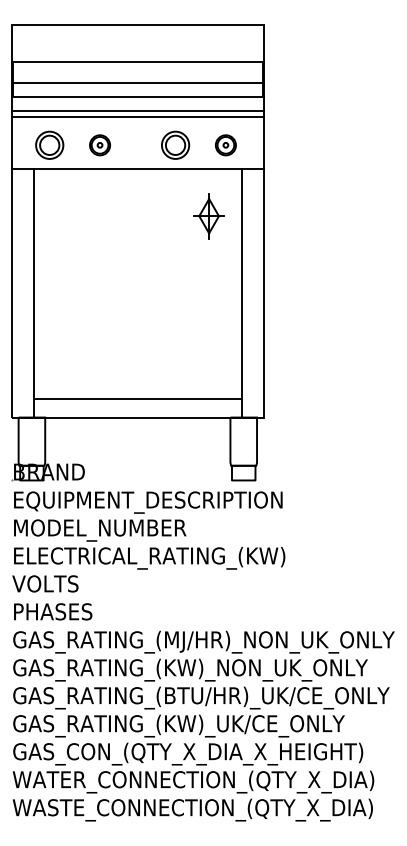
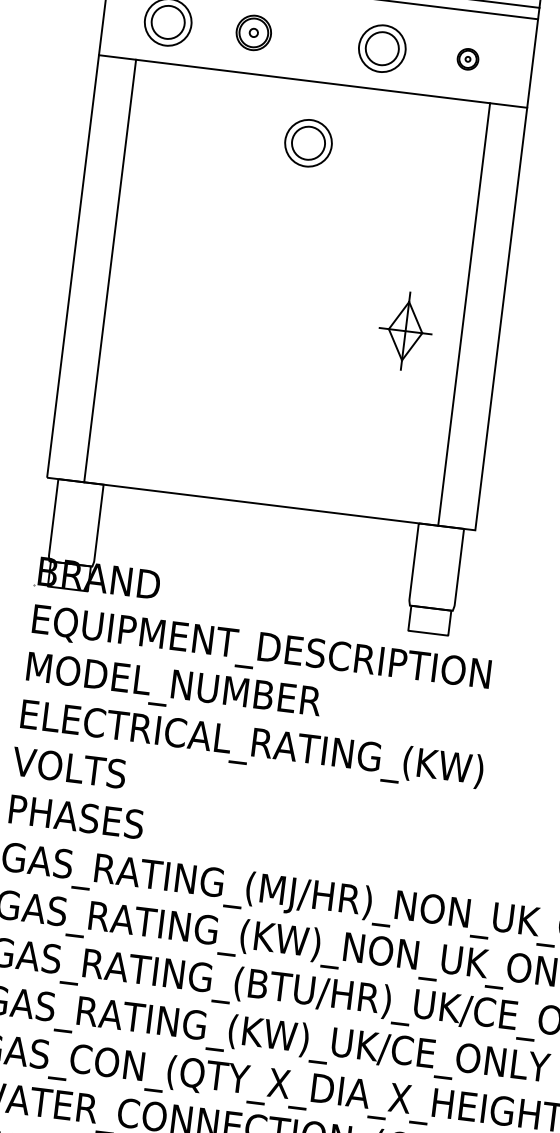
part: (225, 145) -> (467, 59), size x0.6
part: (139, 204) -> (308, 141), added
part: (208, 216) -> (404, 331), moved
line: (137, 398) -> (264, 471), removed

